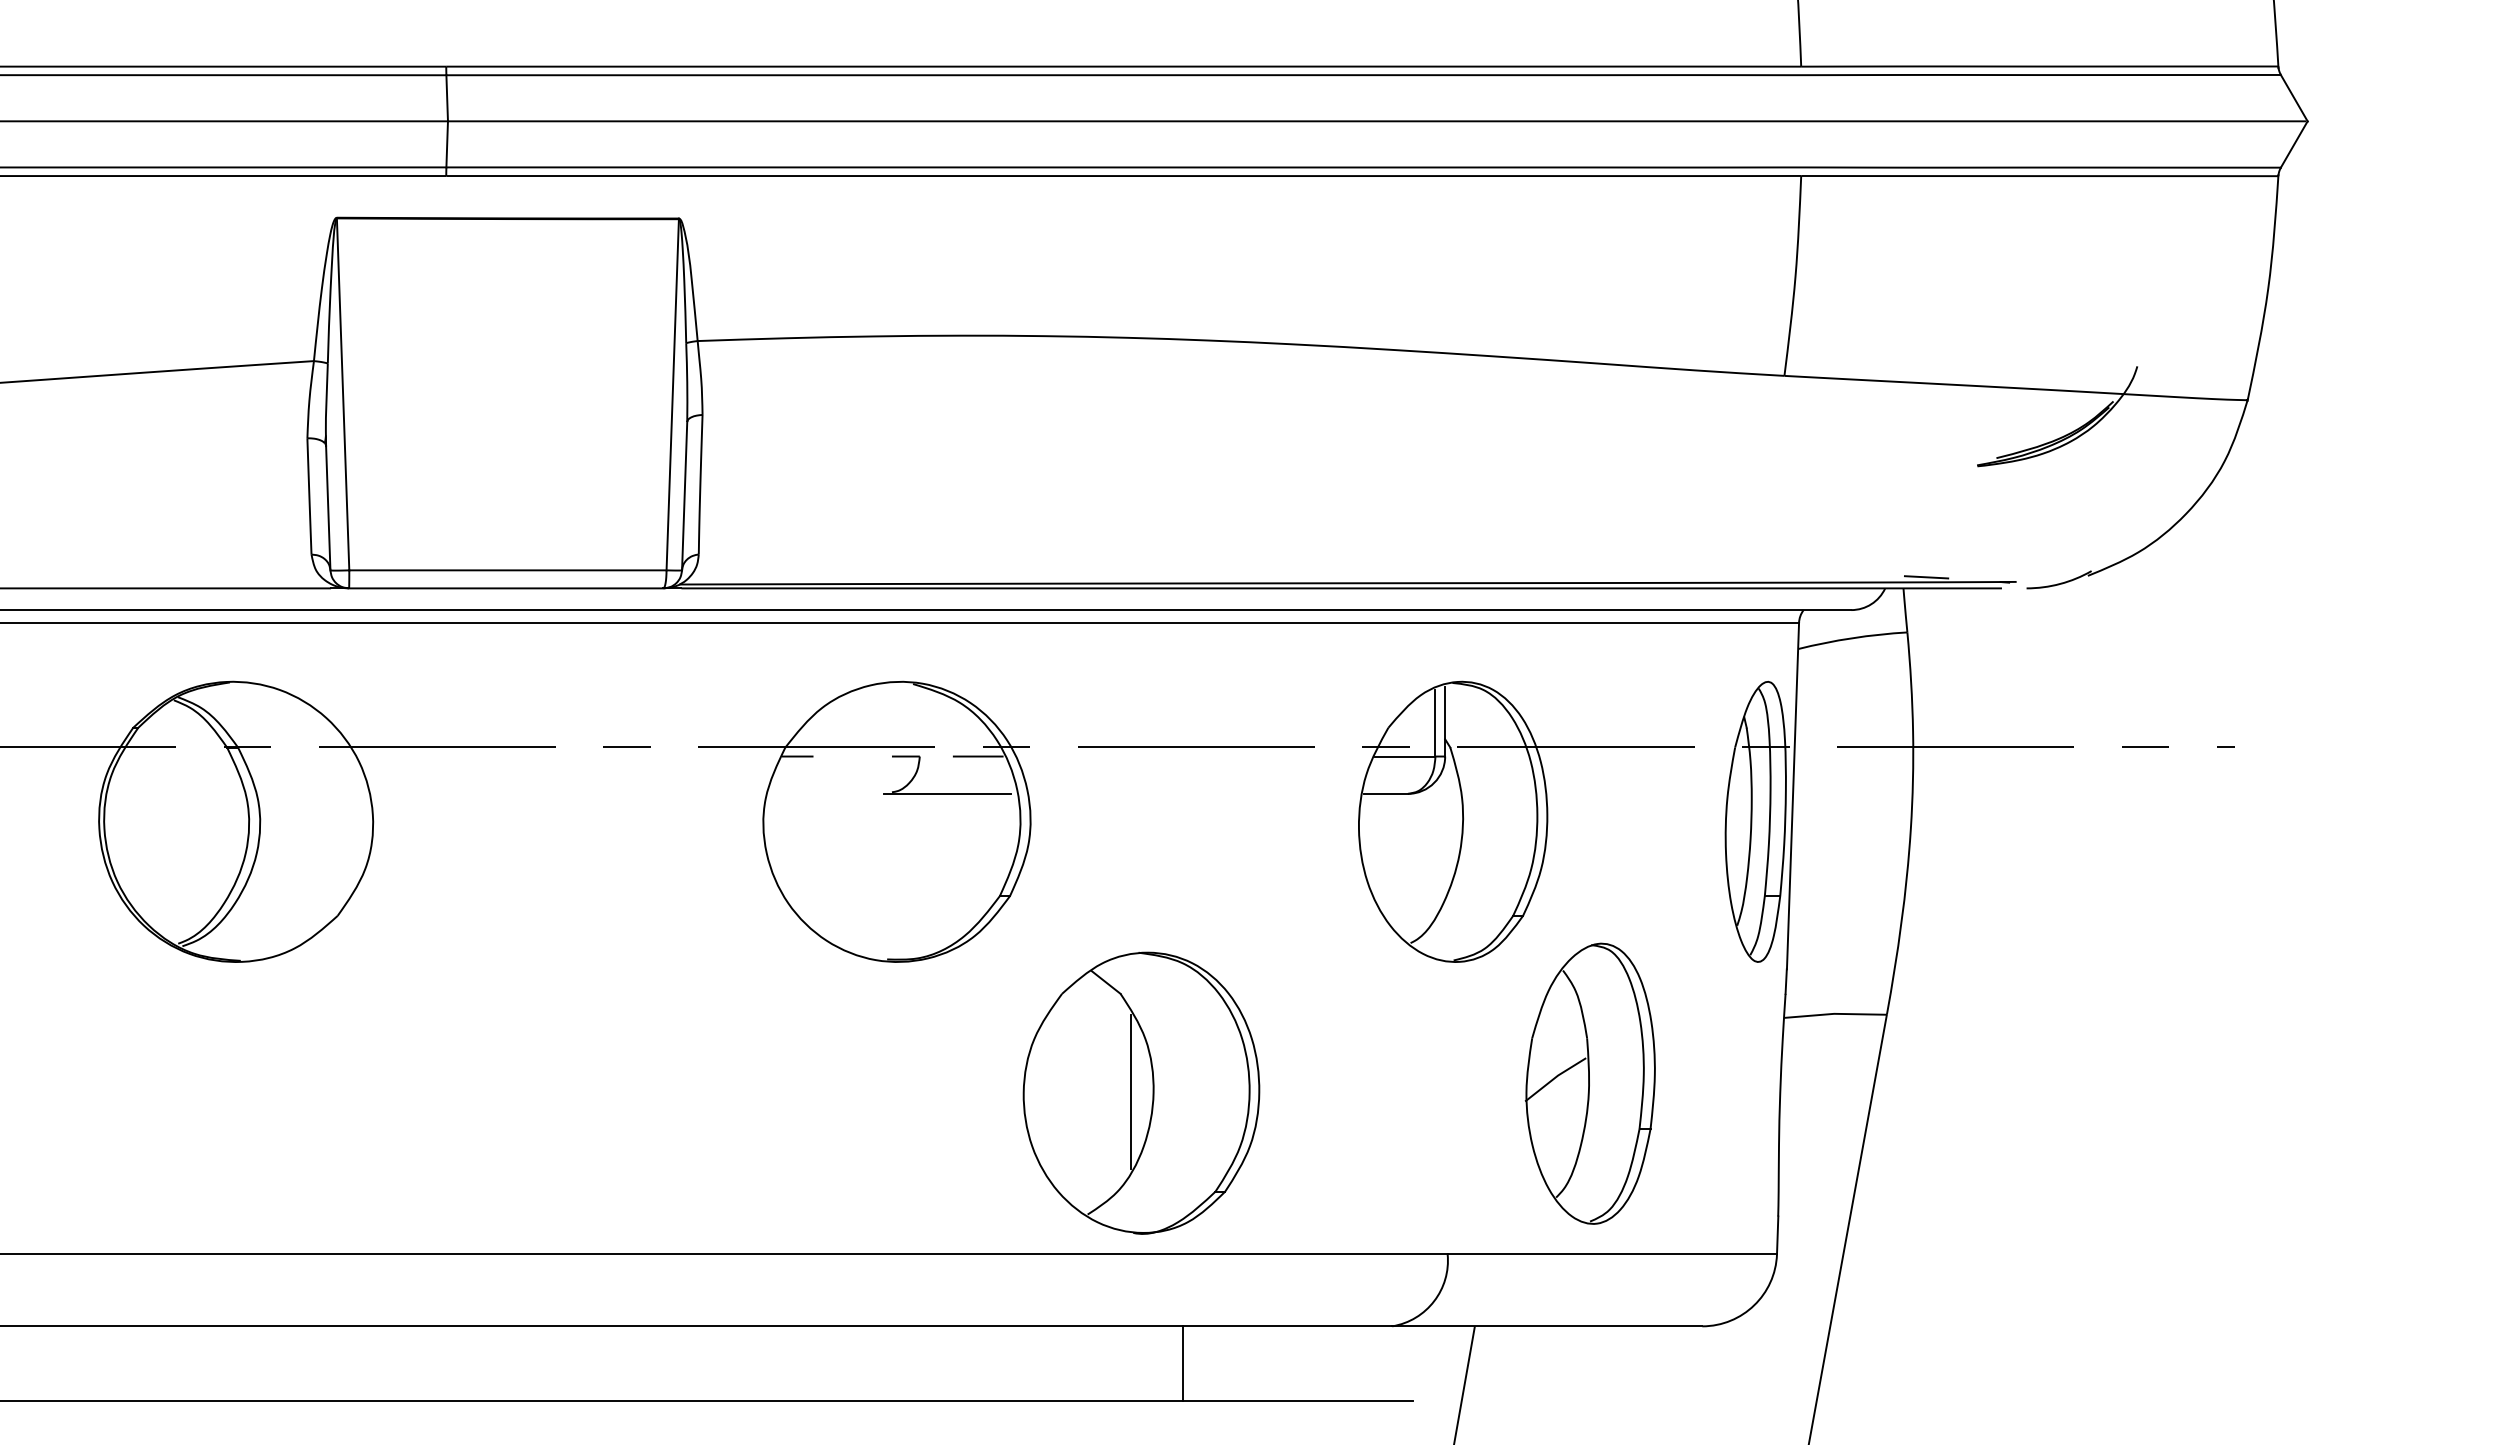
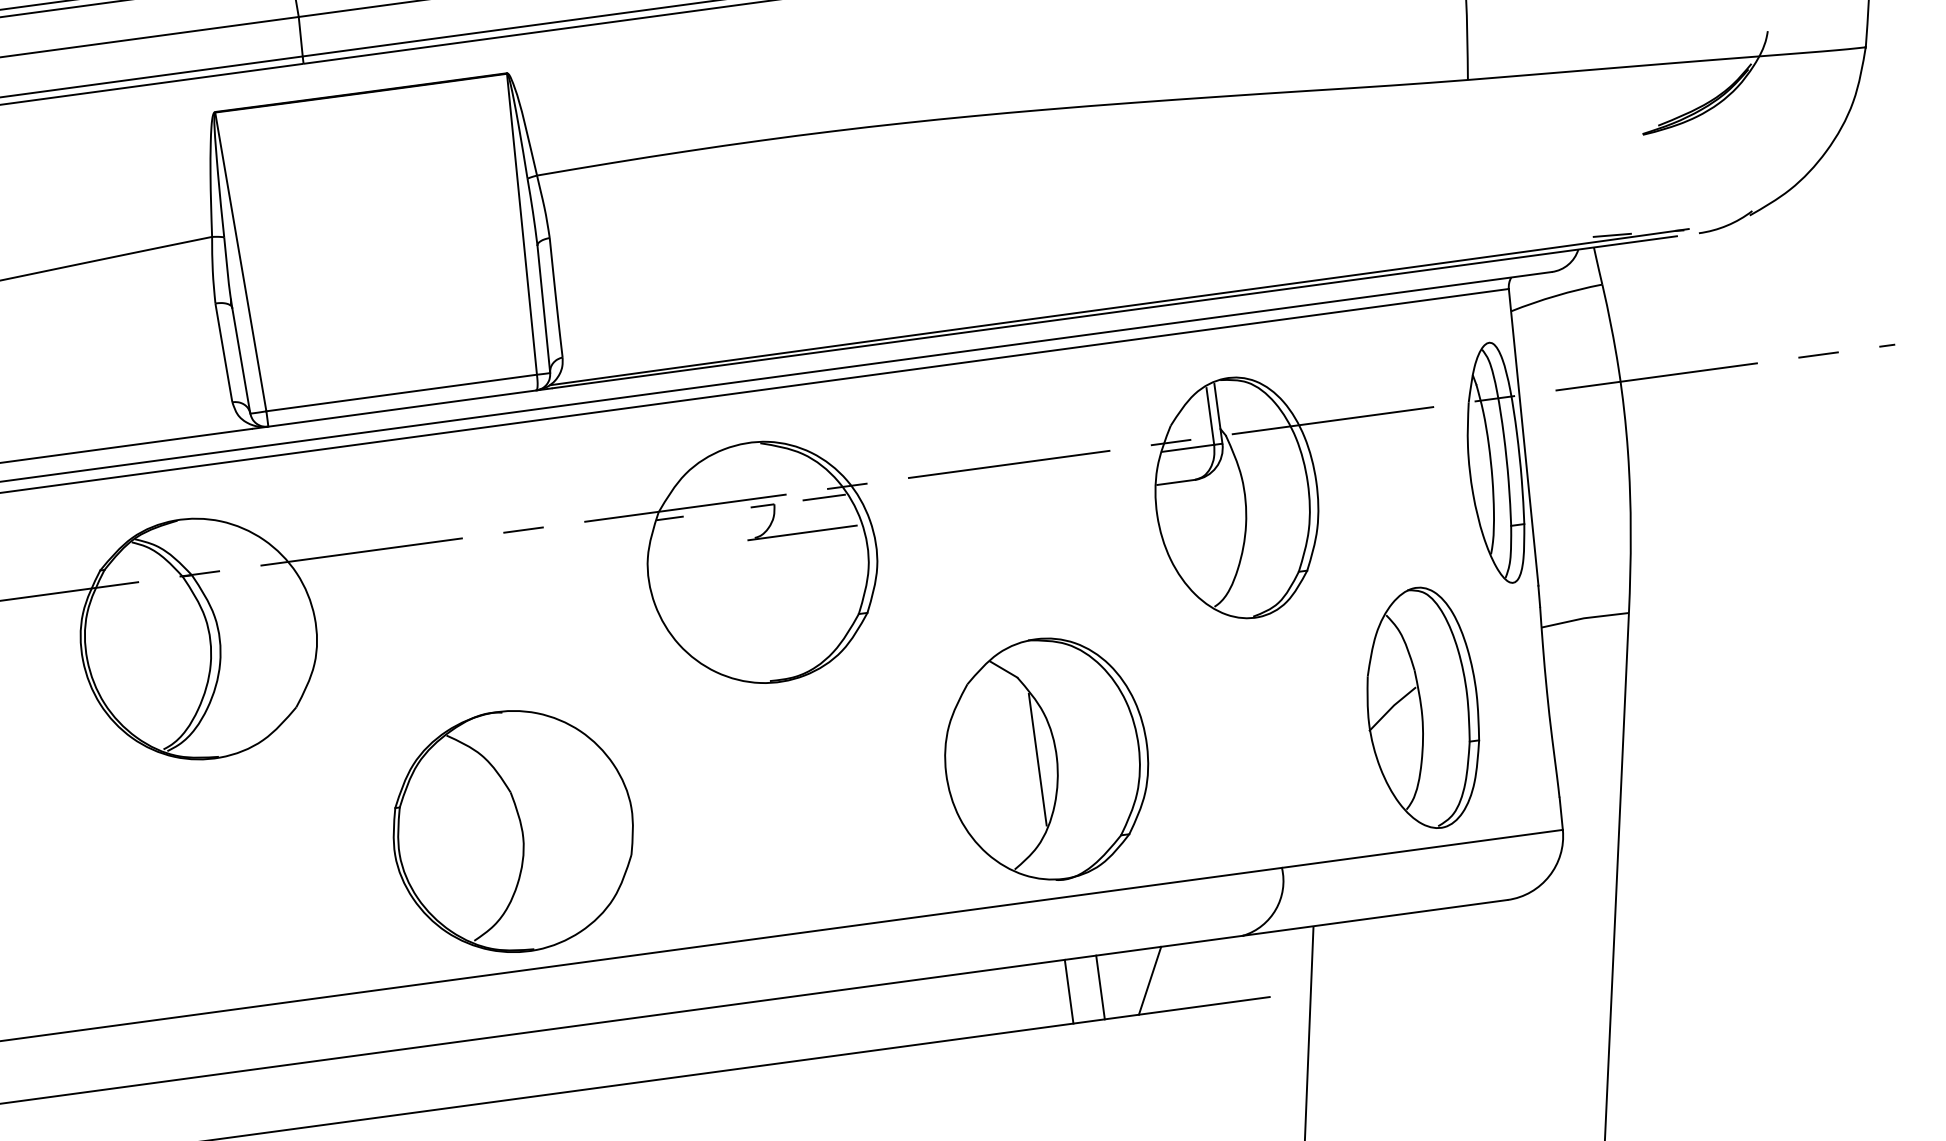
part: (1589, 1083) -> (1421, 708), moved
part: (567, 1092) -> (512, 831), added
part: (1141, 1092) -> (1046, 759), moved
line: (1220, 1363) -> (1100, 987), added
line: (1278, 1363) -> (1150, 980), added

